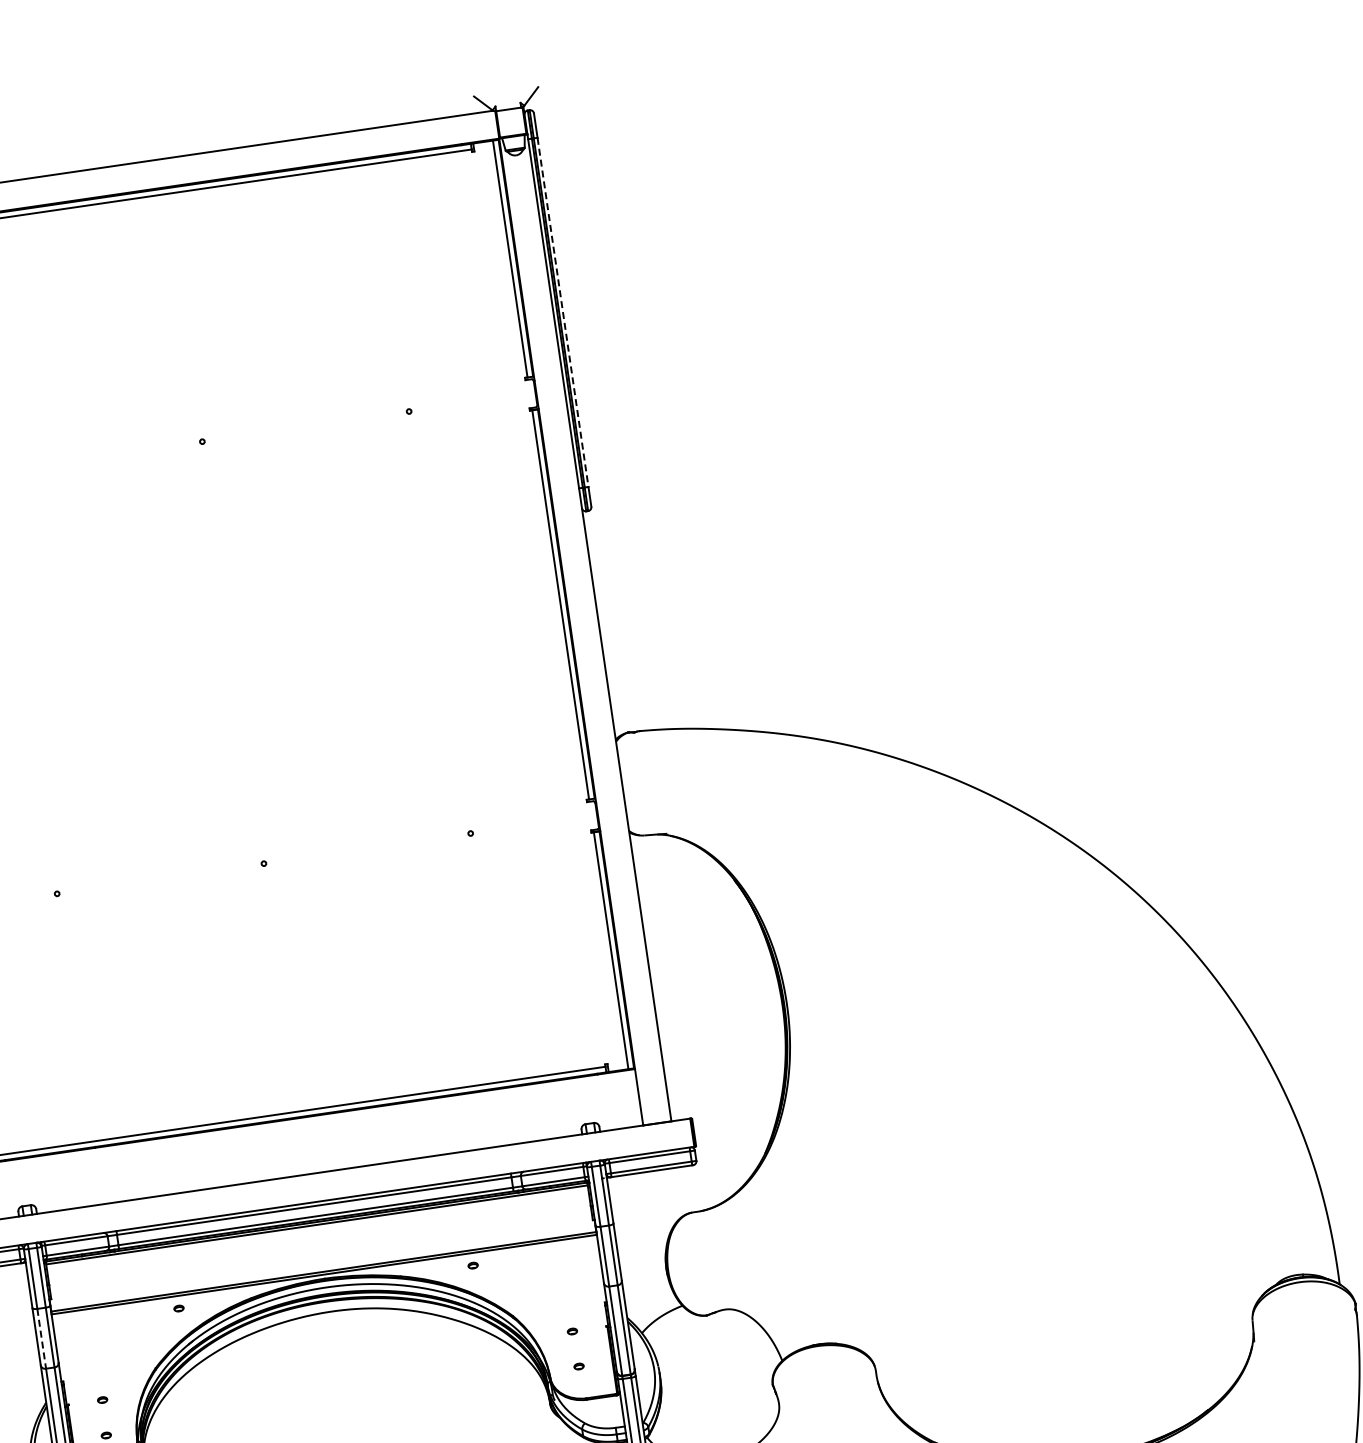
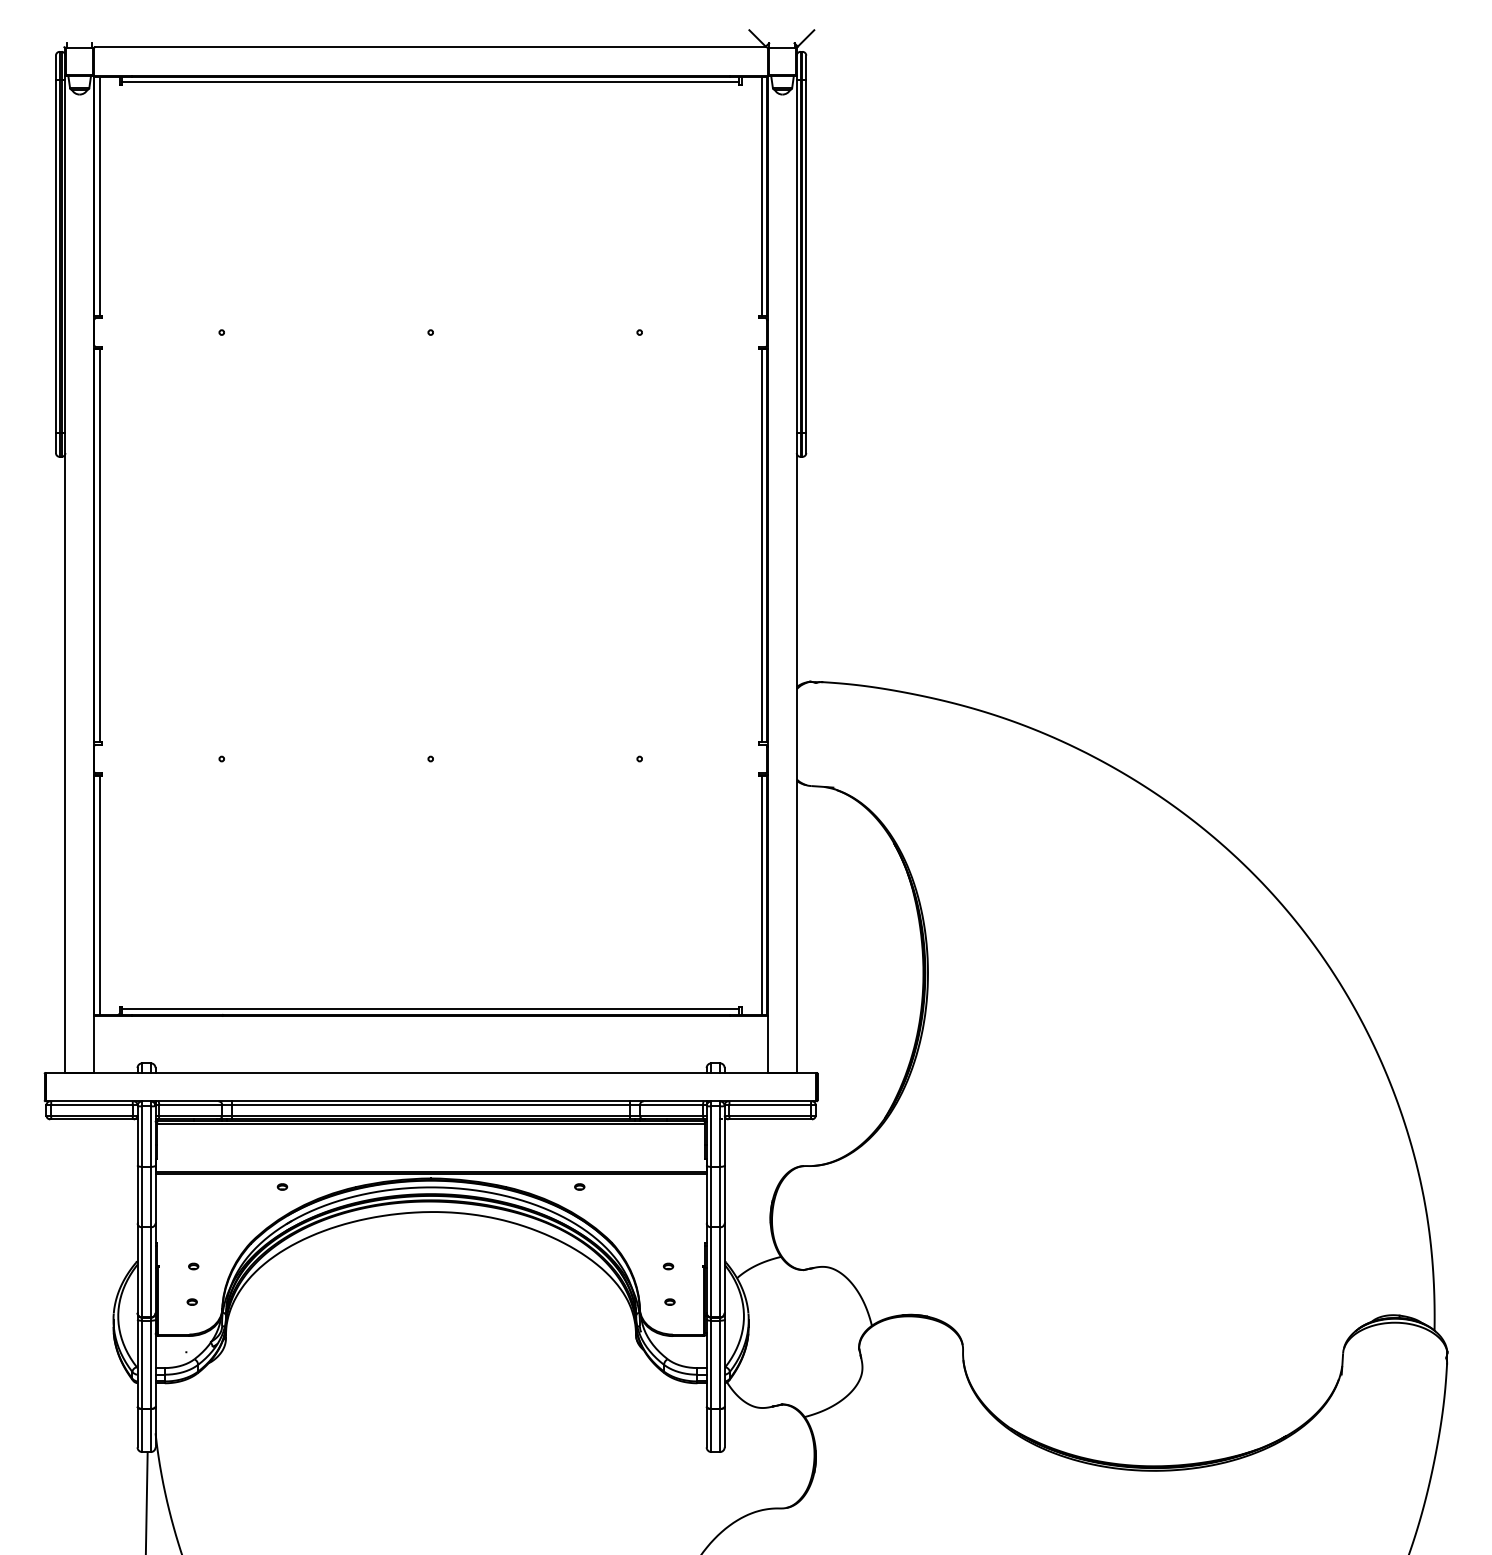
line: (563, 313) -> (806, 257), dashed -> solid
line: (41, 1339) -> (142, 1197), dashed -> solid

